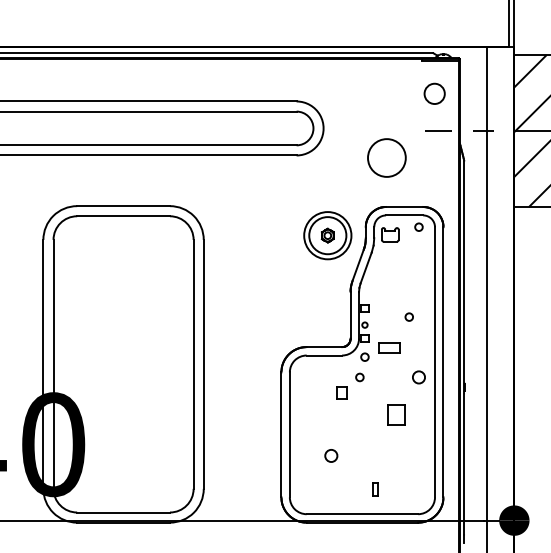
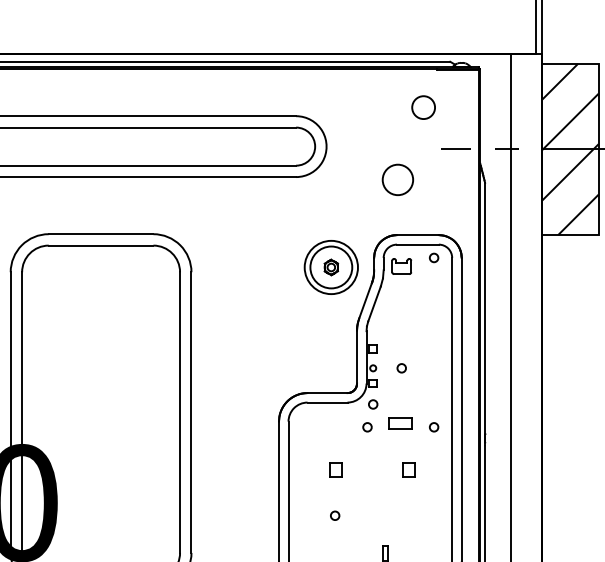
circle: (434, 93) -> (423, 107), moved
circle: (386, 157) -> (397, 179), size x0.71
circle: (408, 316) -> (400, 367), moved
part: (389, 347) -> (400, 422), moved
circle: (418, 377) -> (433, 427), size x0.62
part: (341, 392) -> (335, 469), moved
part: (396, 414) -> (408, 469), size x0.62
circle: (330, 455) -> (334, 515), size x0.62

